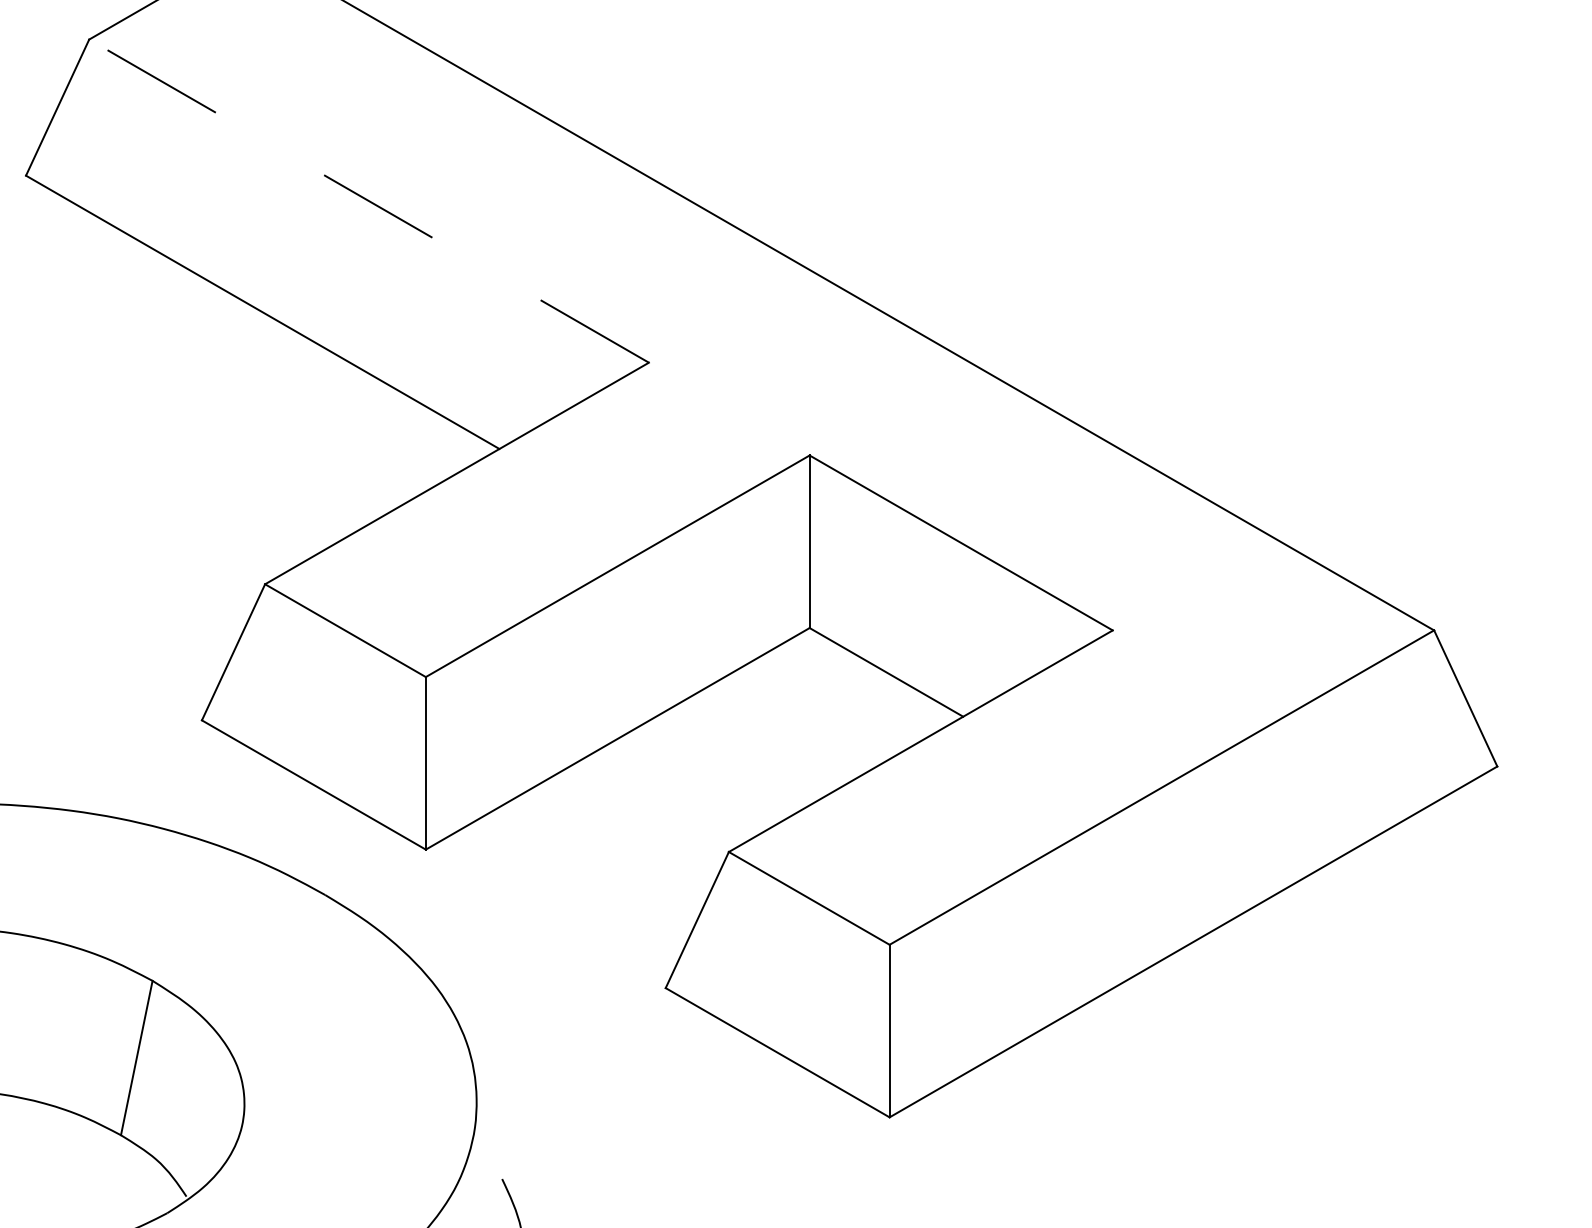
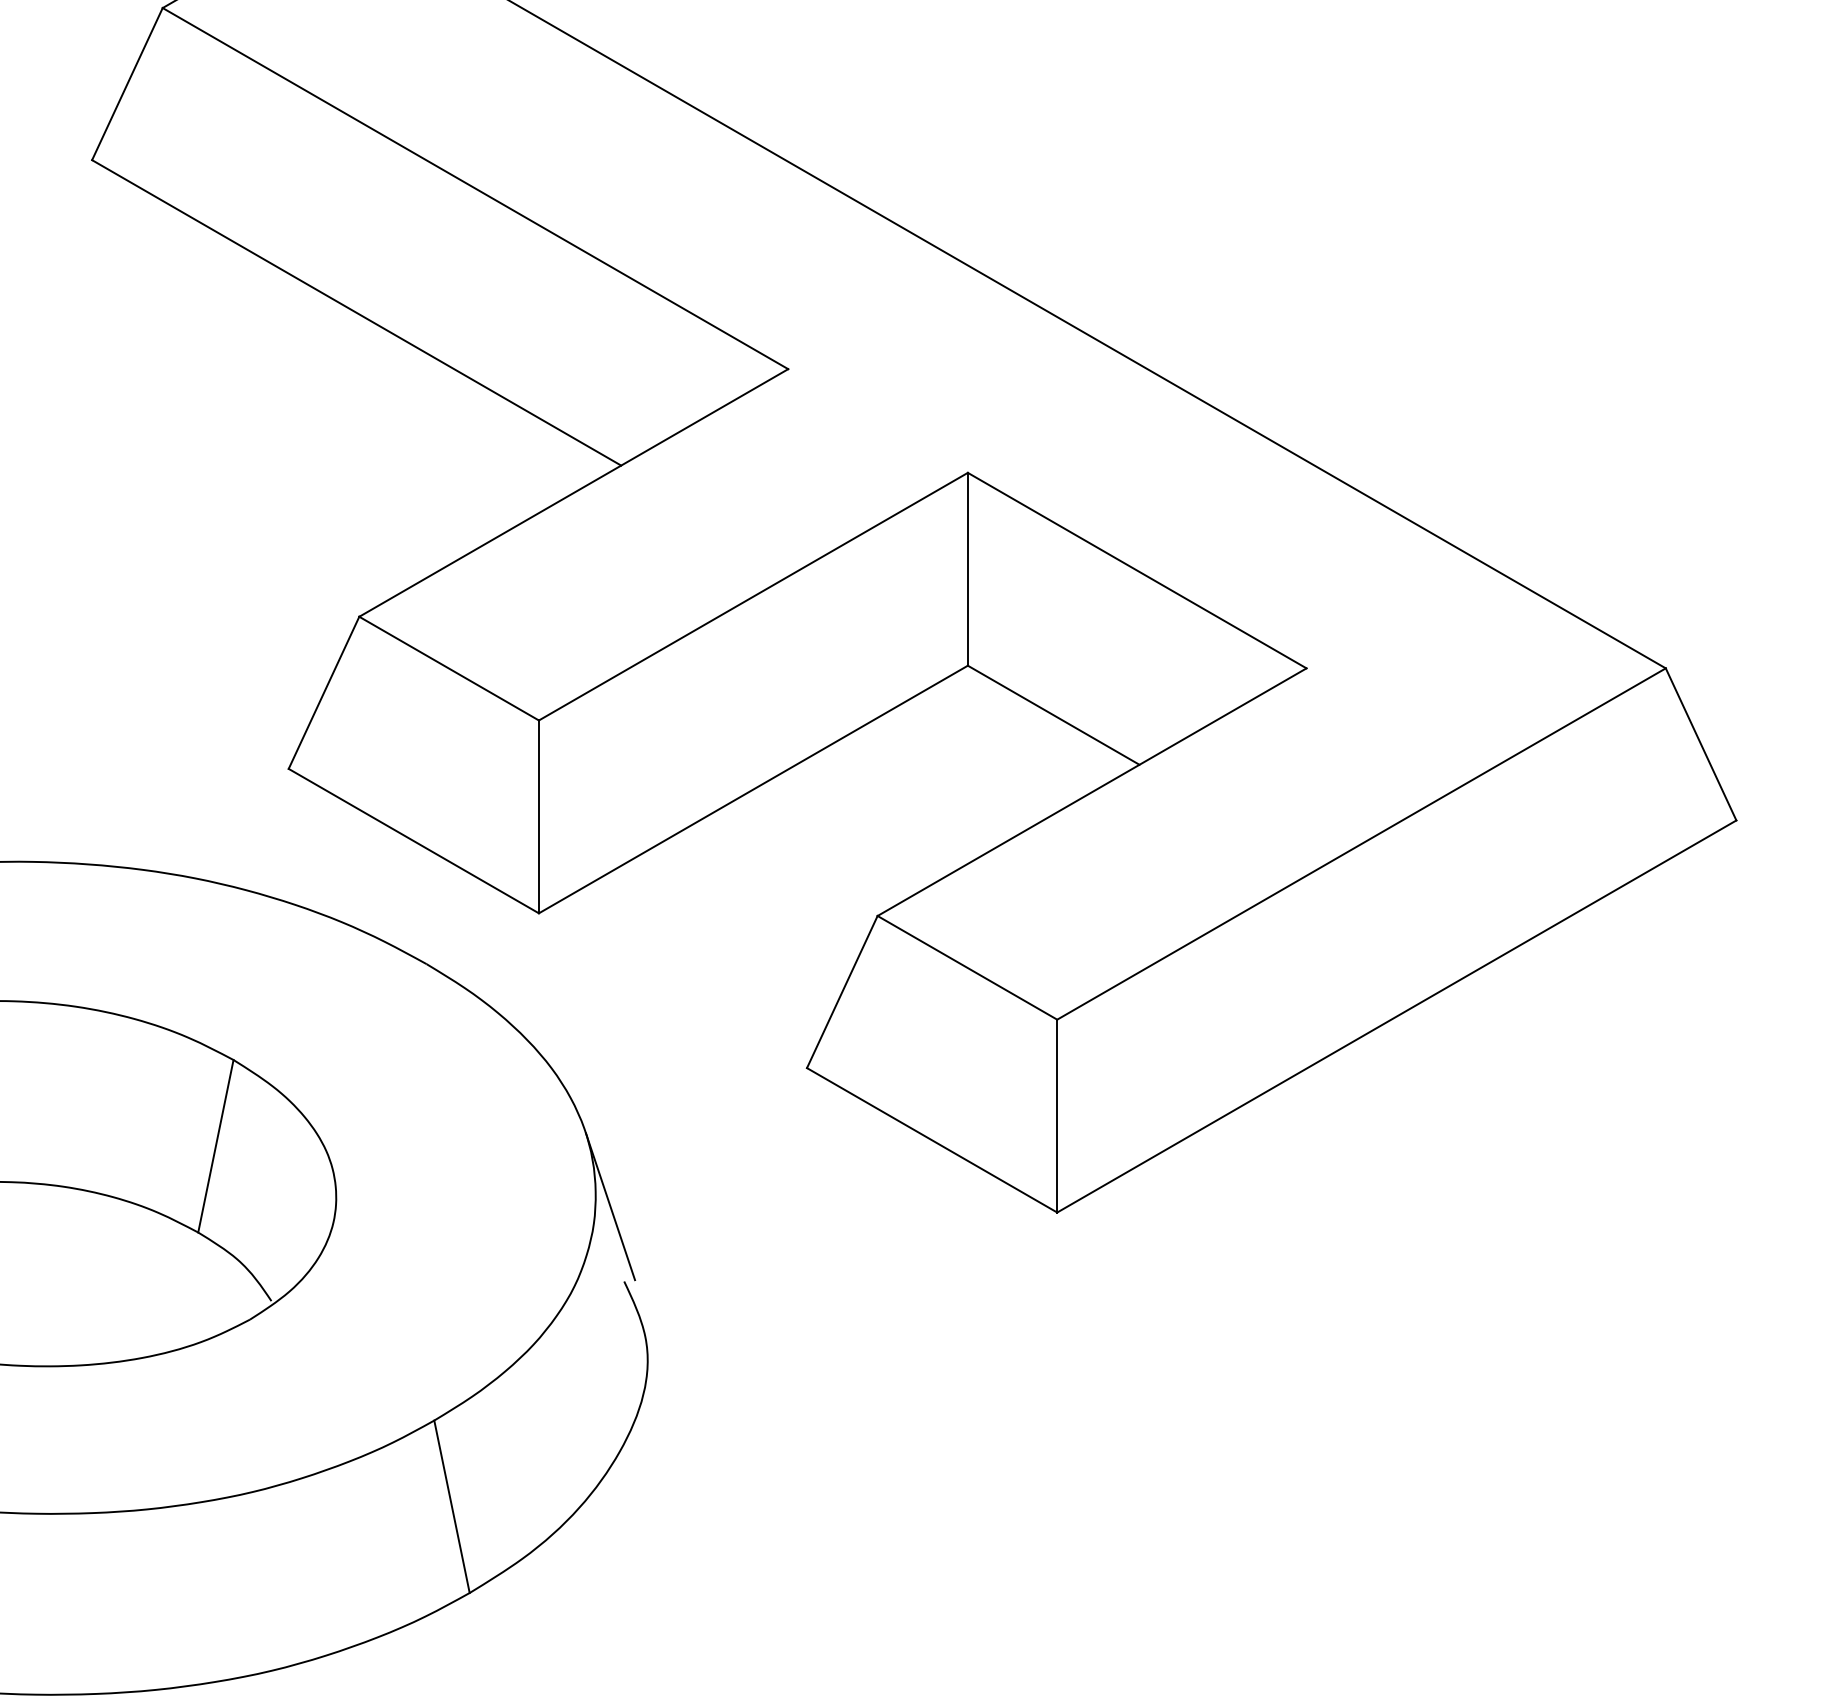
line: (369, 201) -> (475, 188), dashed -> solid
line: (489, 1111) -> (610, 1206), added

